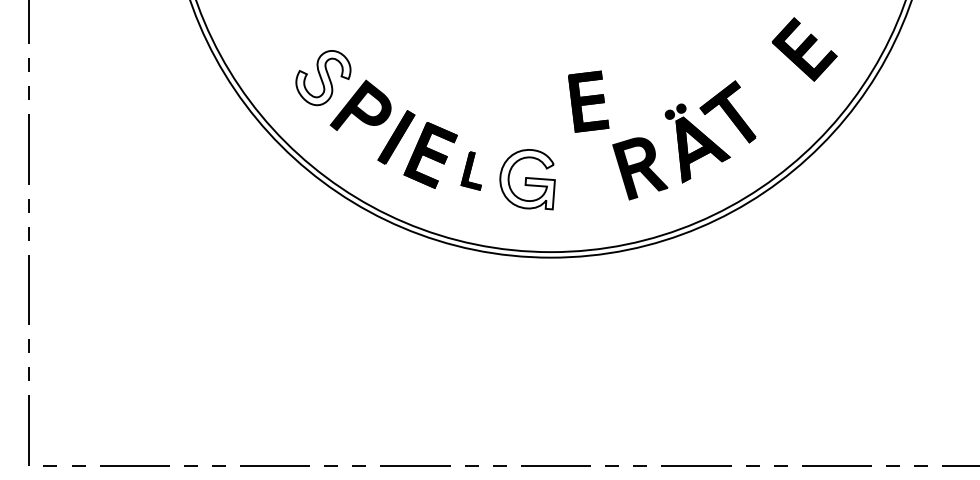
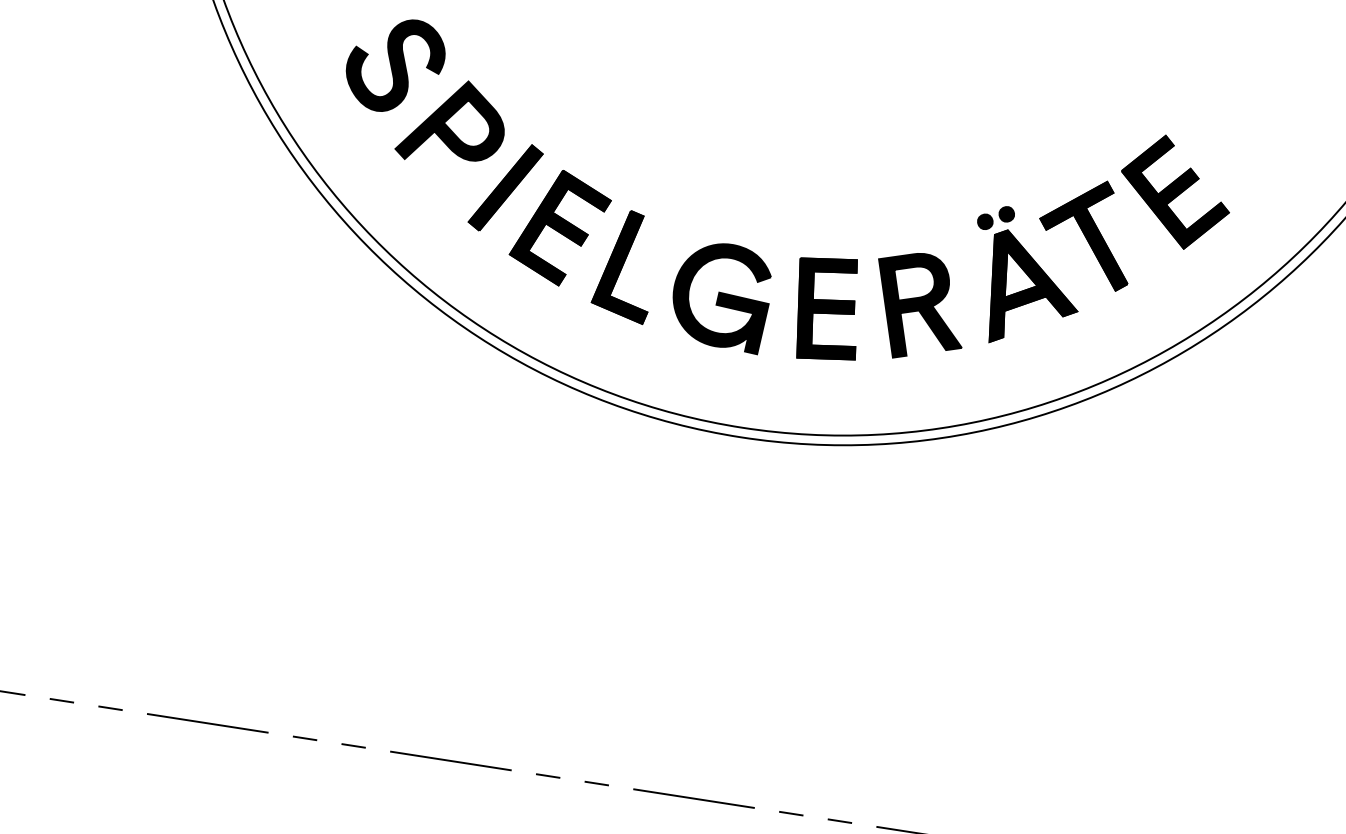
part: (804, 49) -> (1175, 192), moved
fill: (323, 77) -> (395, 64), added
part: (588, 101) -> (827, 308), moved
part: (471, 170) -> (626, 265), size x1.67
fill: (527, 179) -> (721, 295), added

